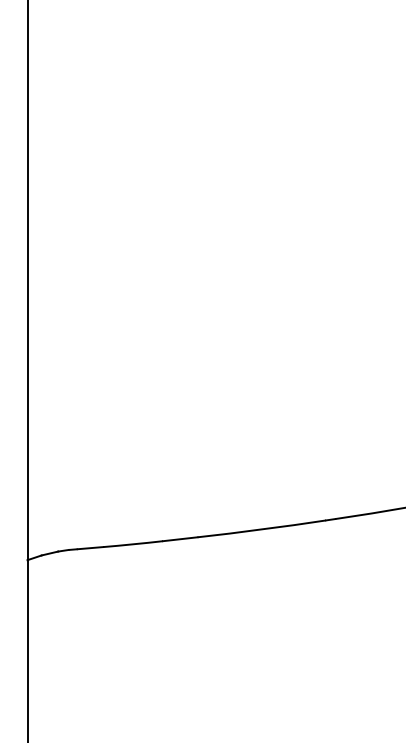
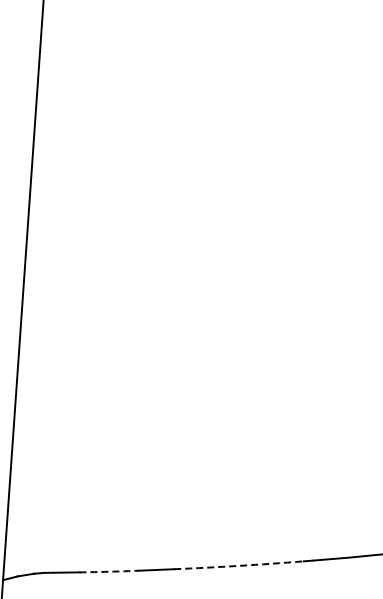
arc: (261, 529) -> (238, 565), solid -> dashed
arc: (133, 544) -> (109, 571), solid -> dashed

